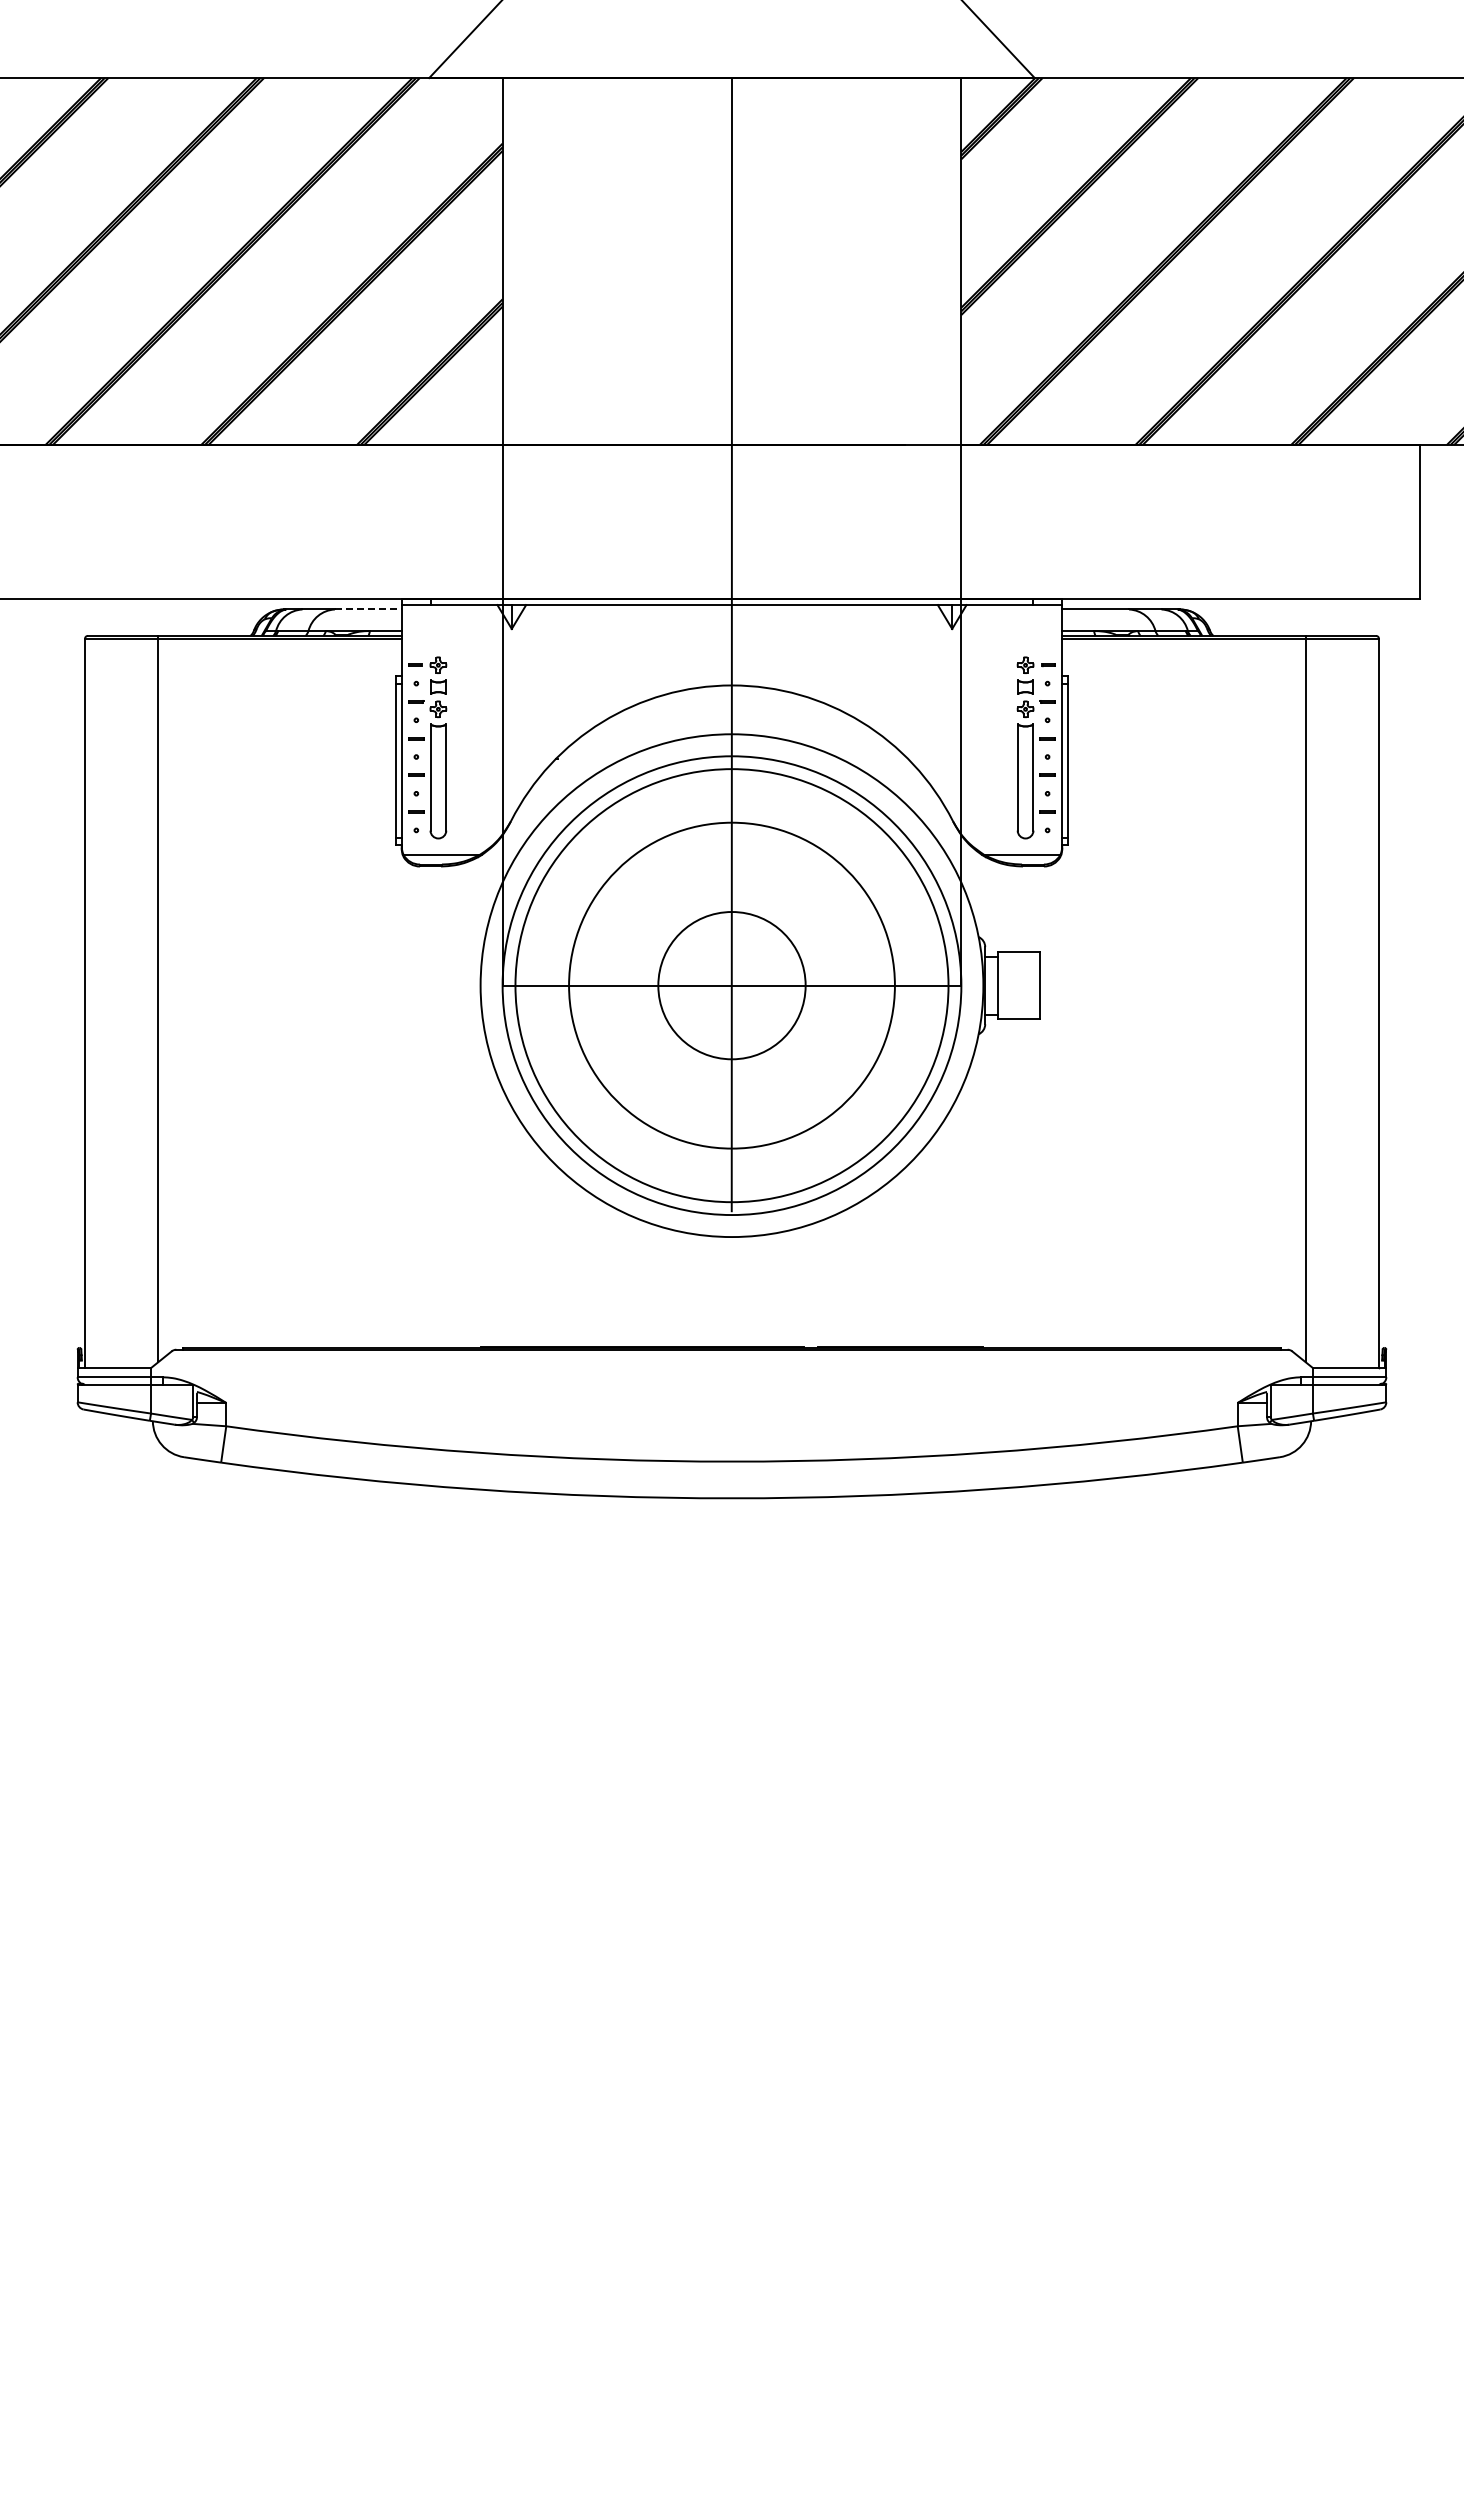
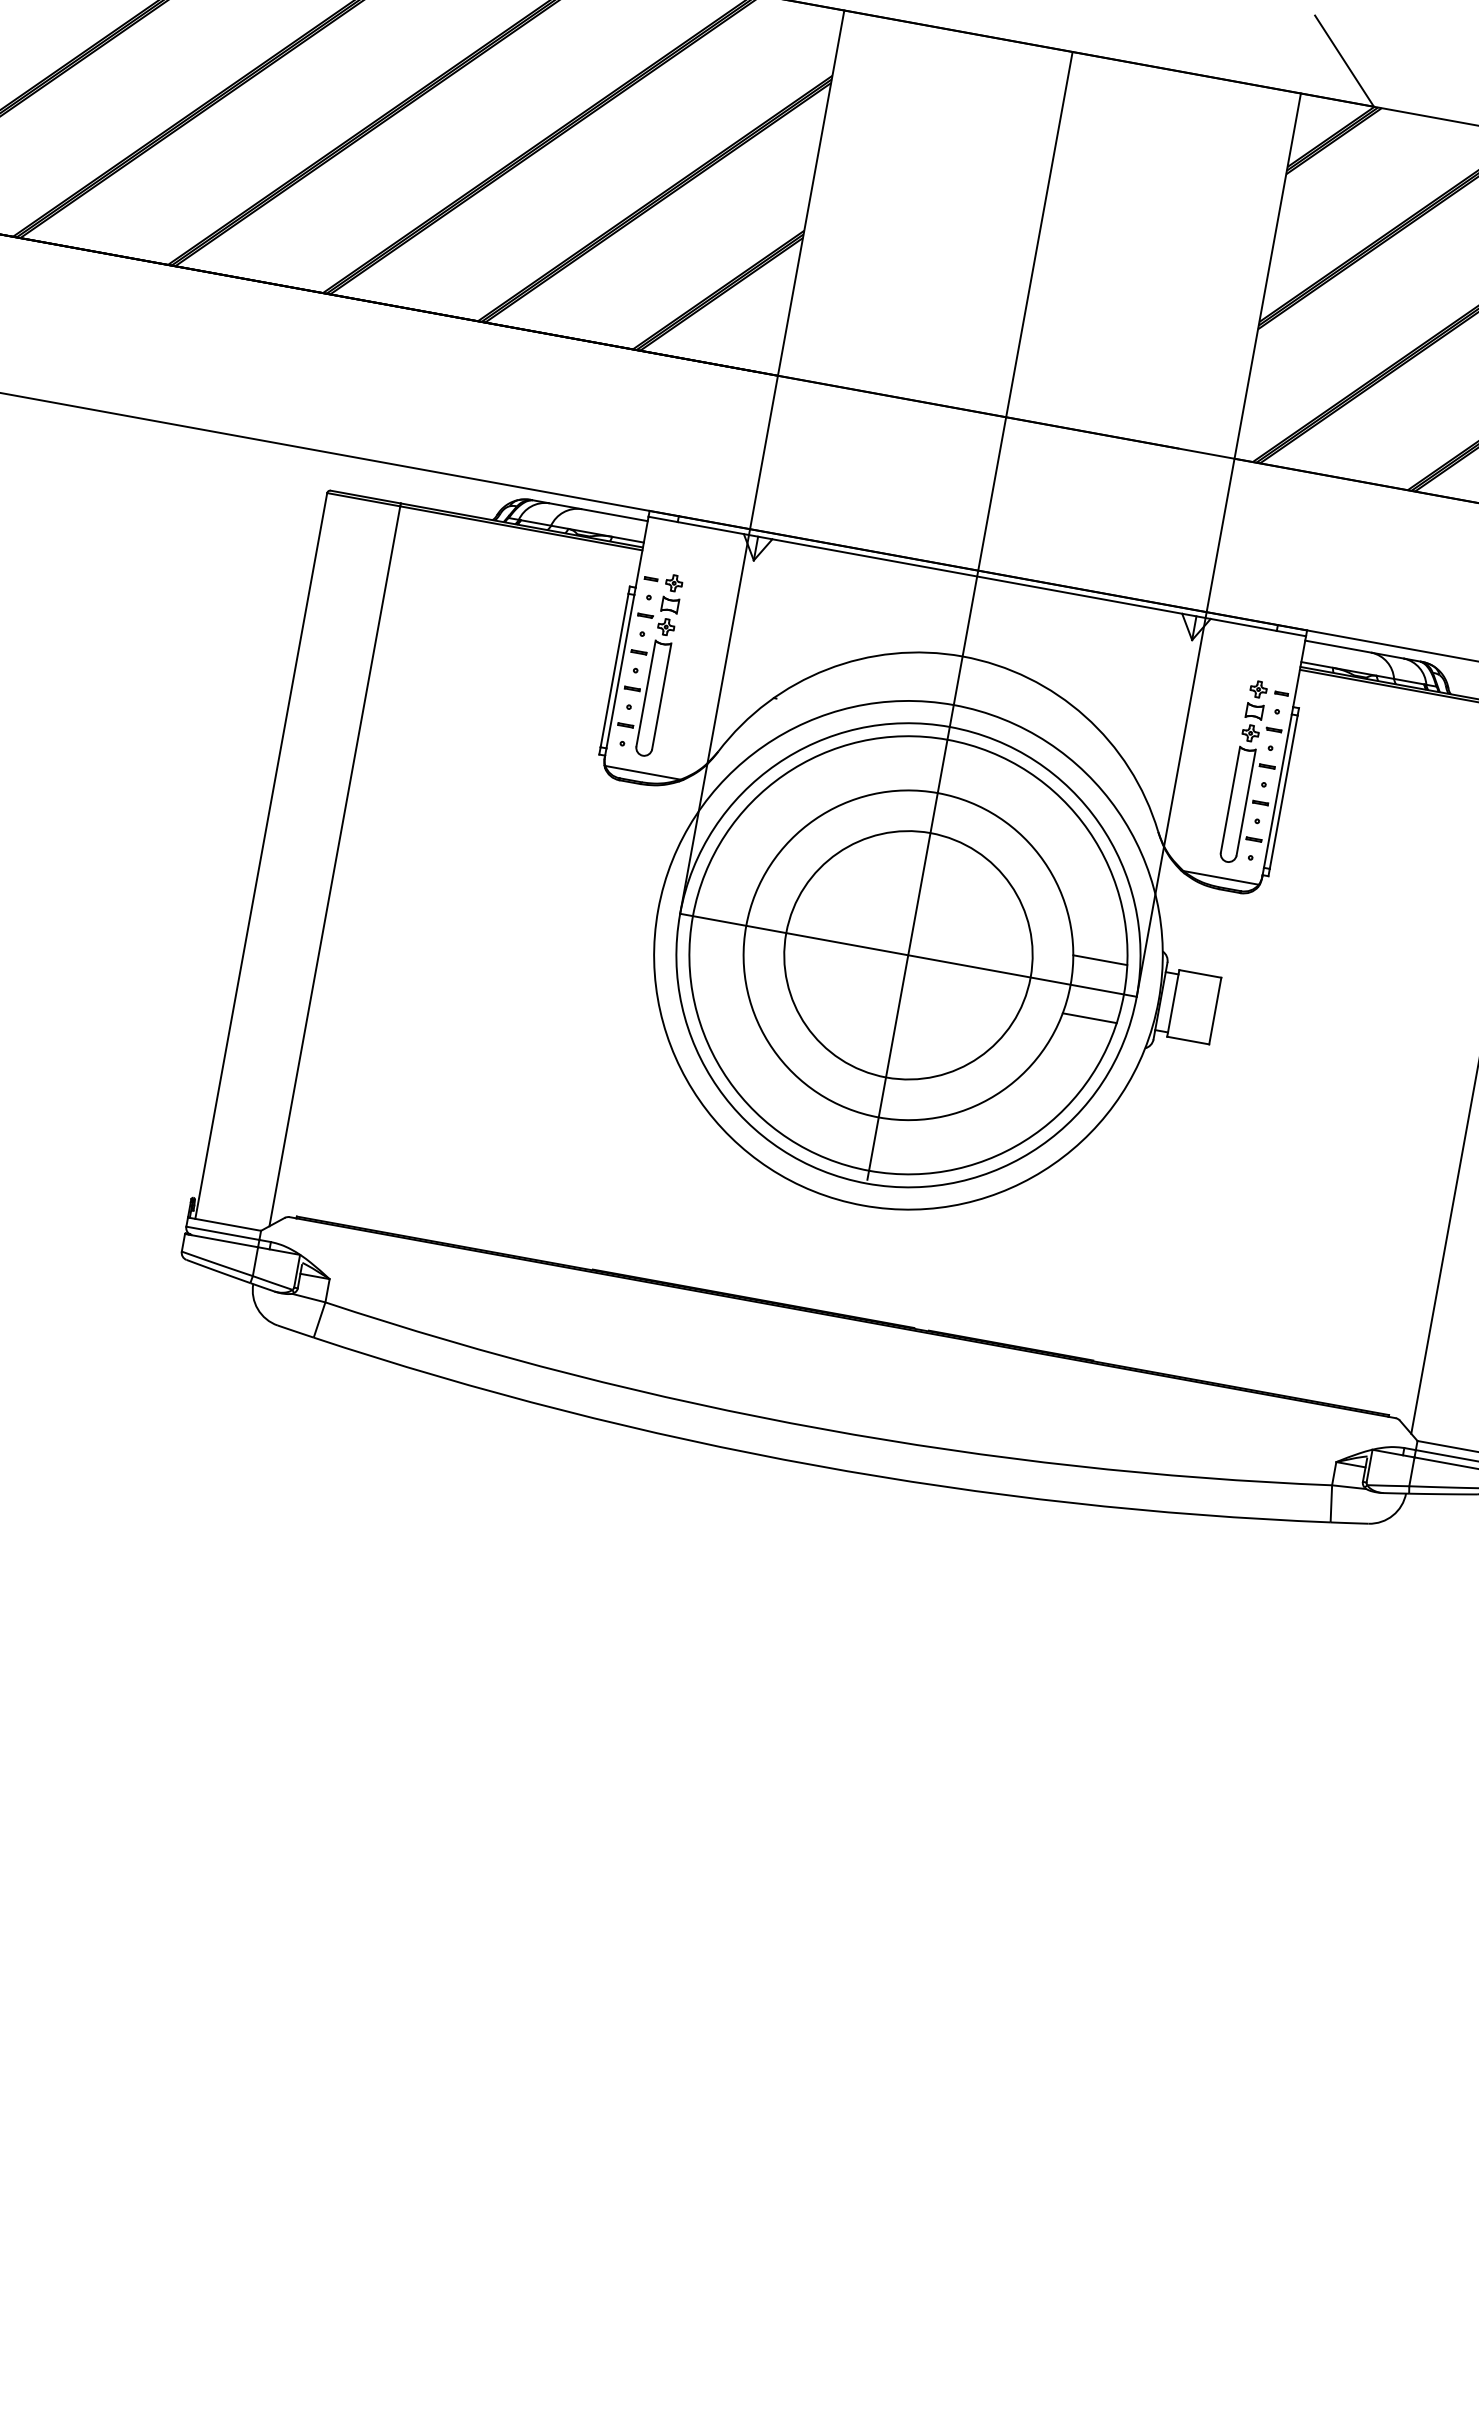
line: (368, 609) -> (614, 515), dashed -> solid
line: (919, 956) -> (1100, 960), added
circle: (731, 985) -> (908, 955), size x1.67
line: (919, 1014) -> (1089, 1017), added

